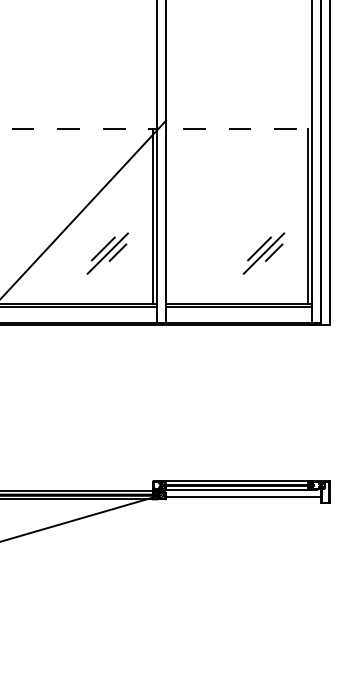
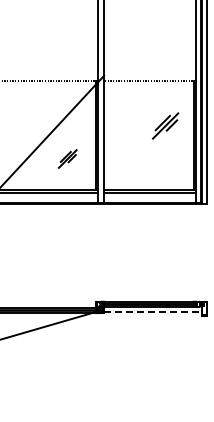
part: (107, 252) -> (67, 158), size x0.7
part: (263, 252) -> (165, 125), moved
line: (243, 496) -> (152, 311), solid -> dashed

